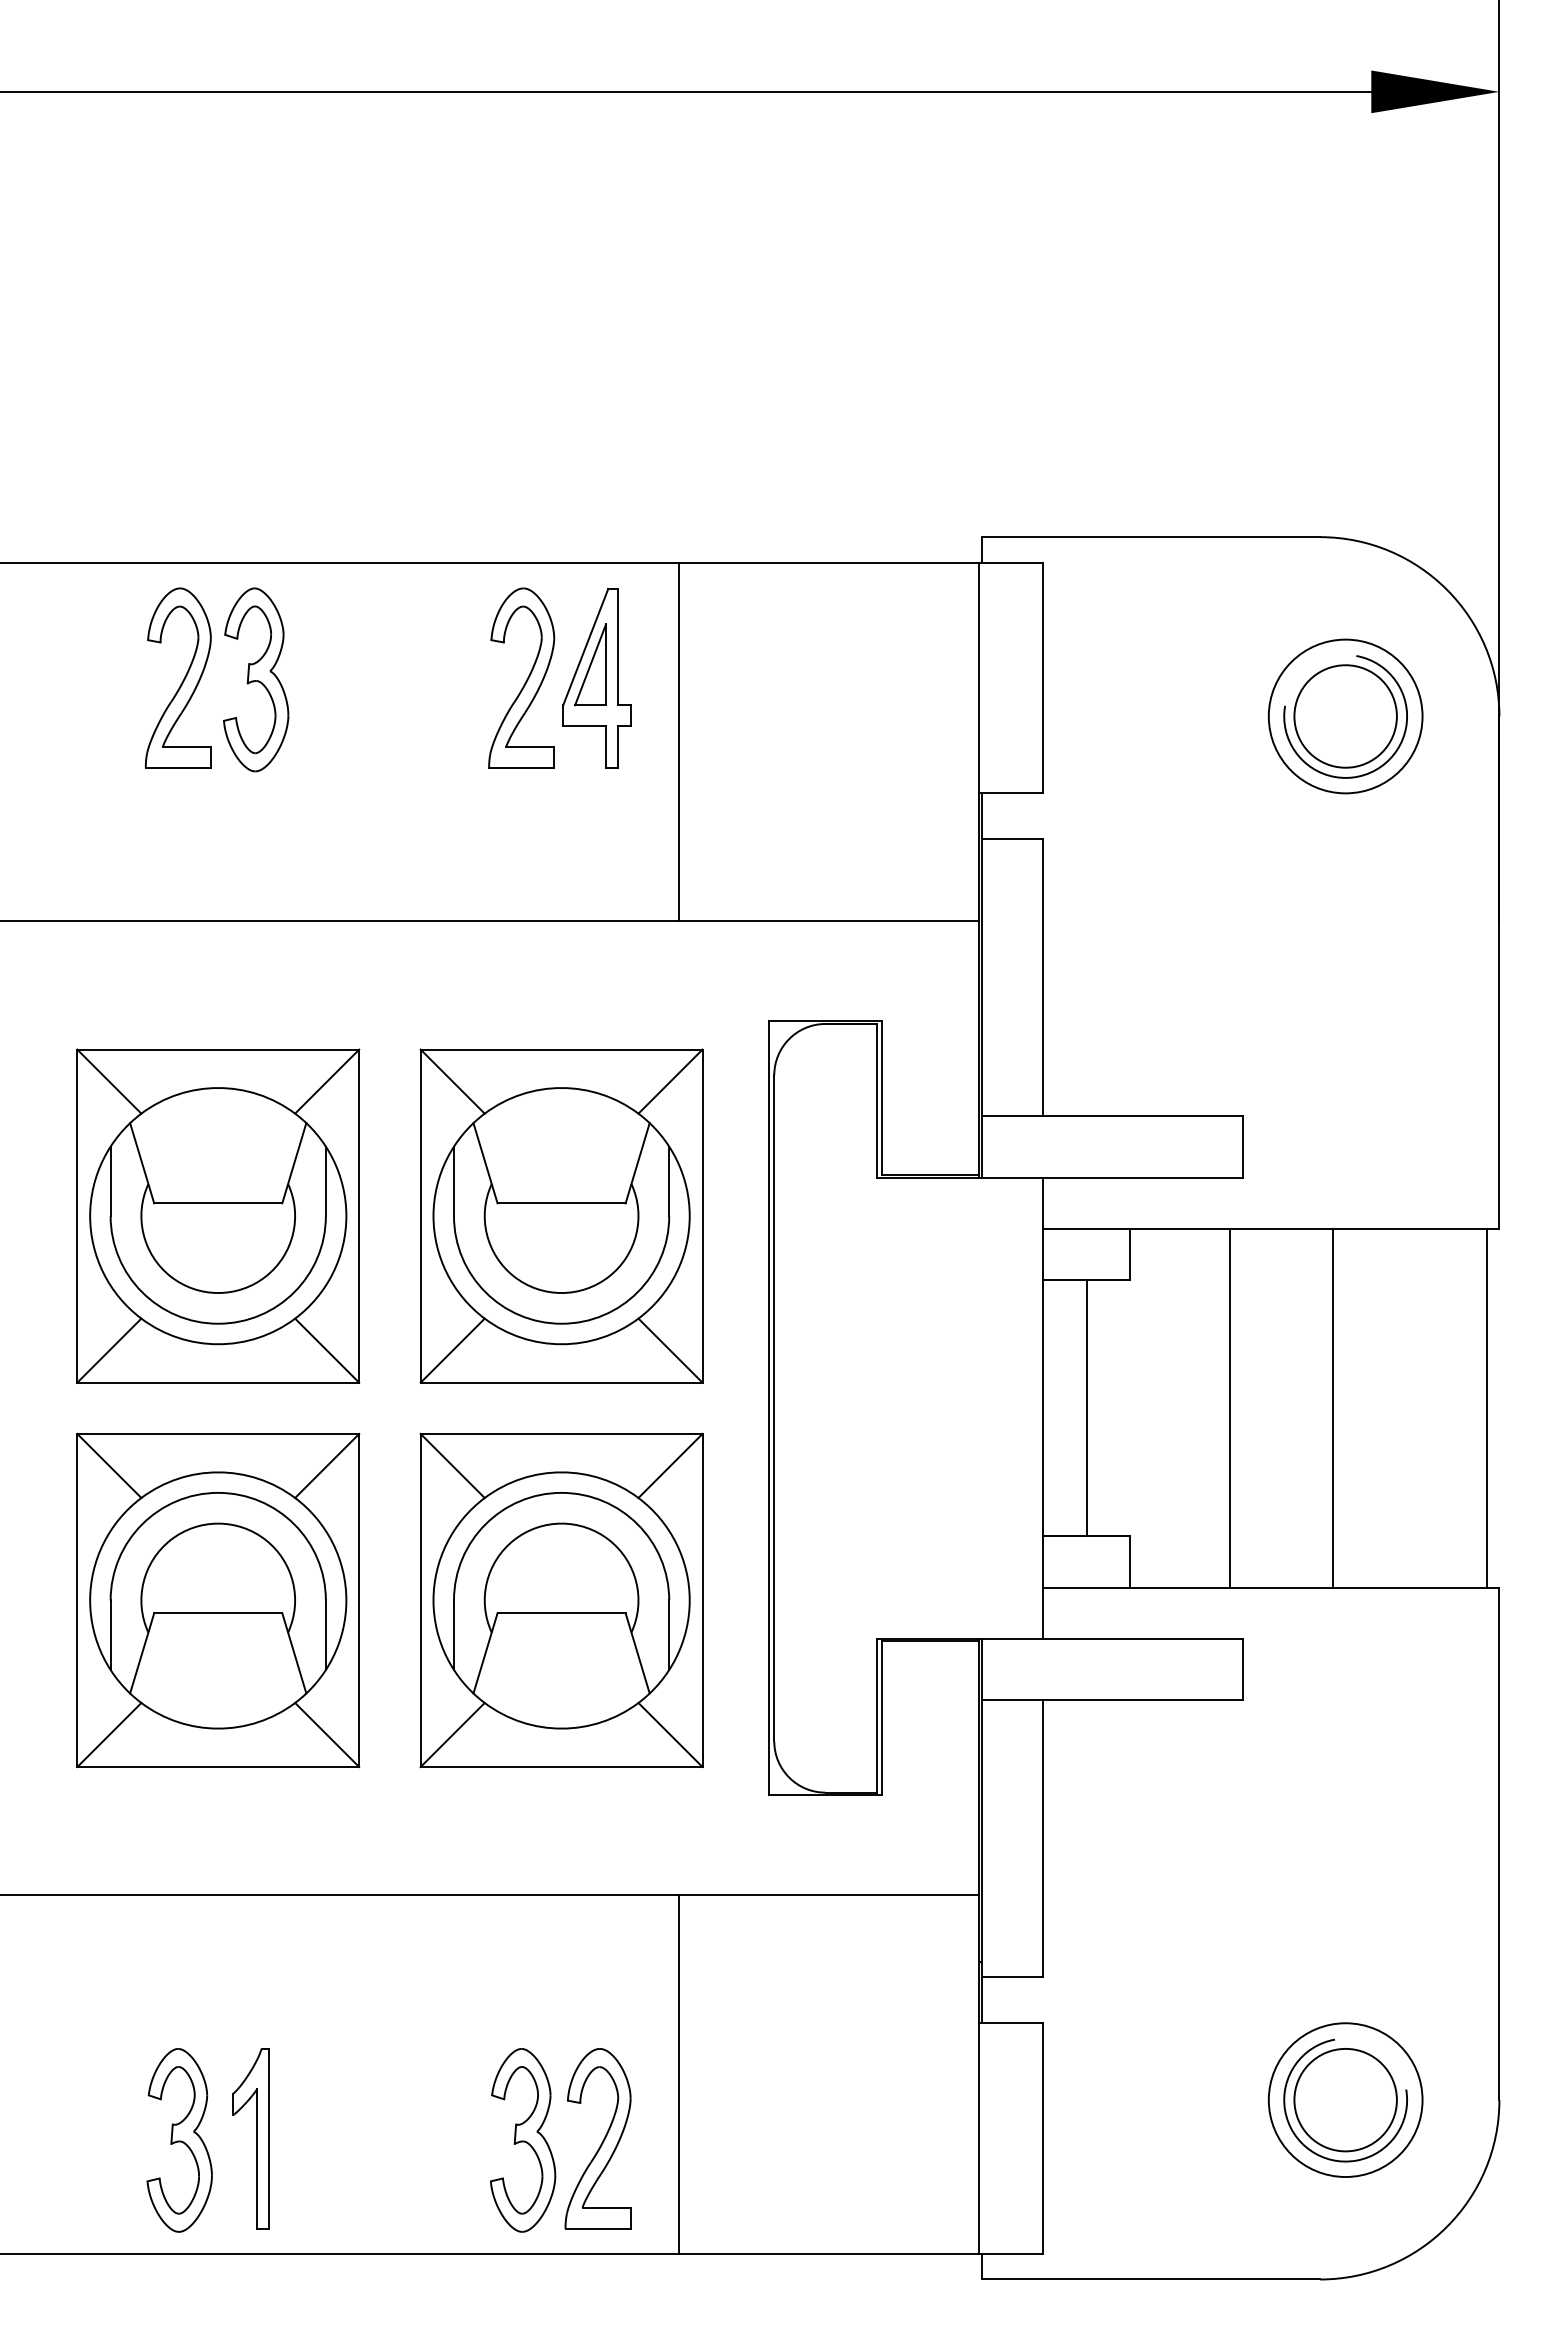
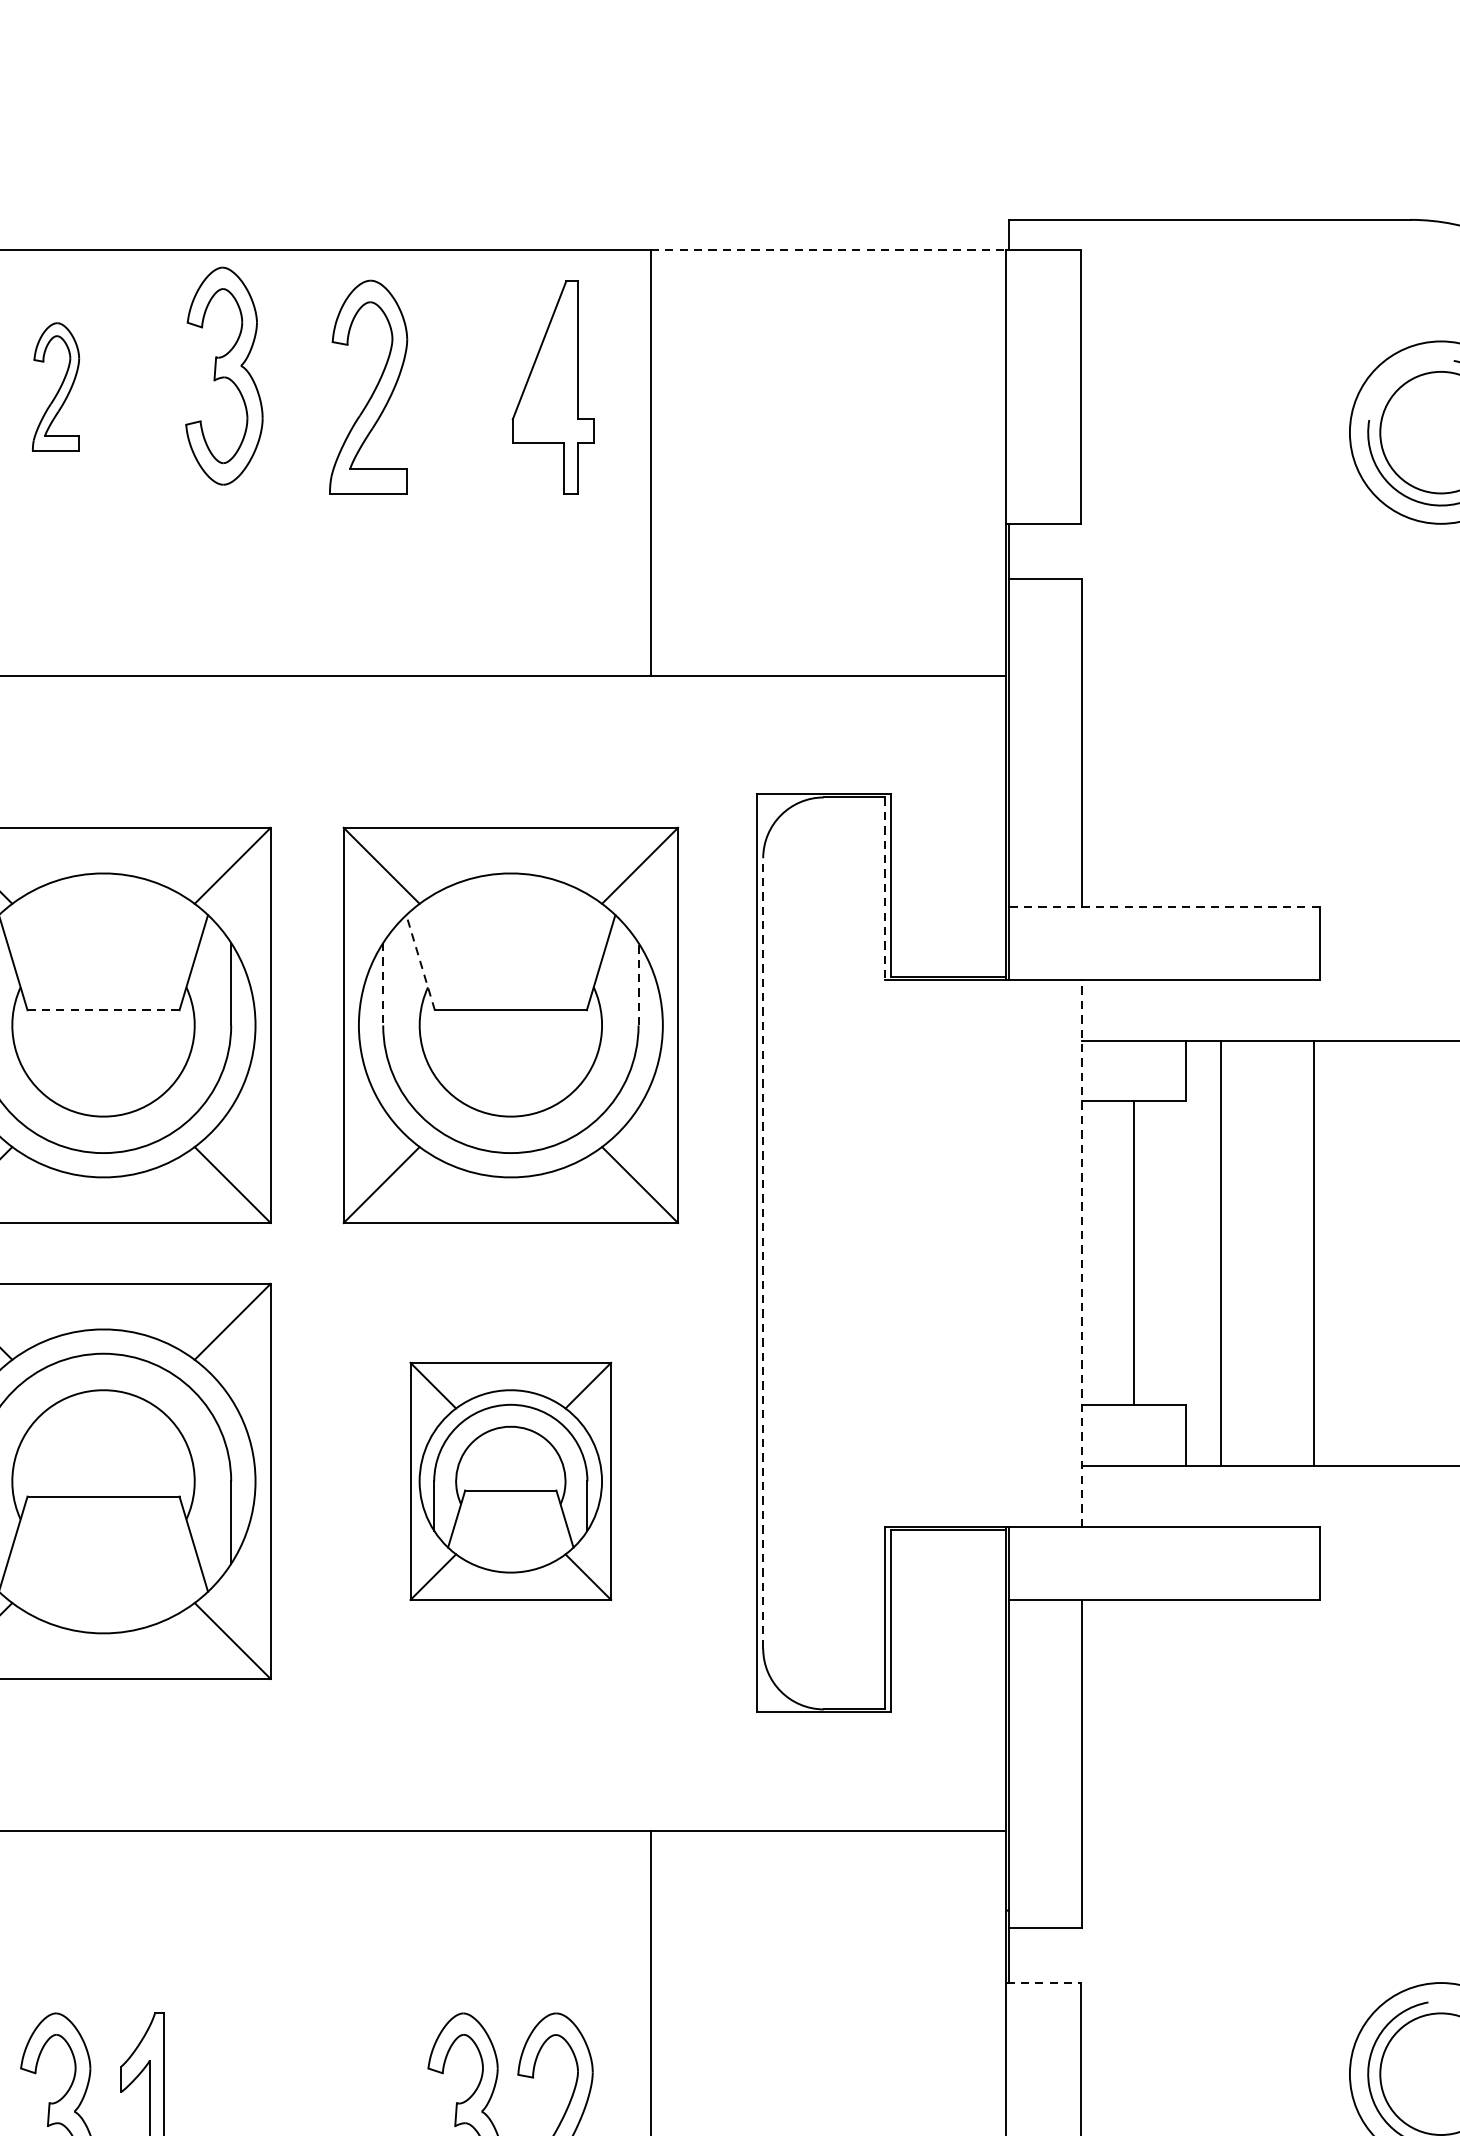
line: (829, 562) -> (828, 249), solid -> dashed
part: (590, 664) -> (545, 370), removed
part: (177, 677) -> (55, 386), size x0.6
part: (521, 677) -> (368, 386), moved
part: (256, 679) -> (224, 375), moved
line: (876, 1100) -> (884, 888), solid -> dashed
line: (1112, 1116) -> (1164, 907), solid -> dashed
line: (485, 1163) -> (420, 962), solid -> dashed
line: (454, 1181) -> (383, 984), solid -> dashed
line: (669, 1181) -> (638, 984), solid -> dashed
line: (217, 1203) -> (102, 1010), solid -> dashed
line: (774, 1407) -> (763, 1252), solid -> dashed
line: (1230, 1407) -> (1221, 1252), moved
line: (1332, 1407) -> (1313, 1252), moved
line: (1043, 1408) -> (1082, 1253), solid -> dashed
part: (561, 1600) -> (510, 1481), size x0.6
line: (1010, 2023) -> (1043, 1983), solid -> dashed

